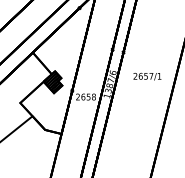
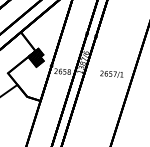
text: (147, 76) -> (111, 74), moved

